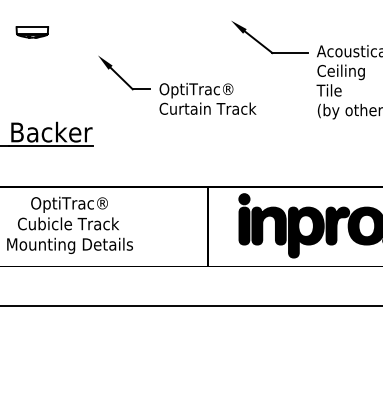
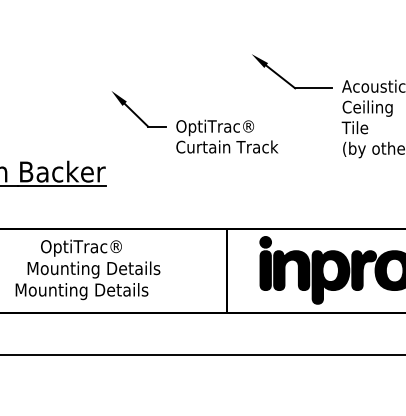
part: (31, 32) -> (41, 66), removed
text: (80, 225) -> (93, 269), Cubicle Track -> Mounting Details

